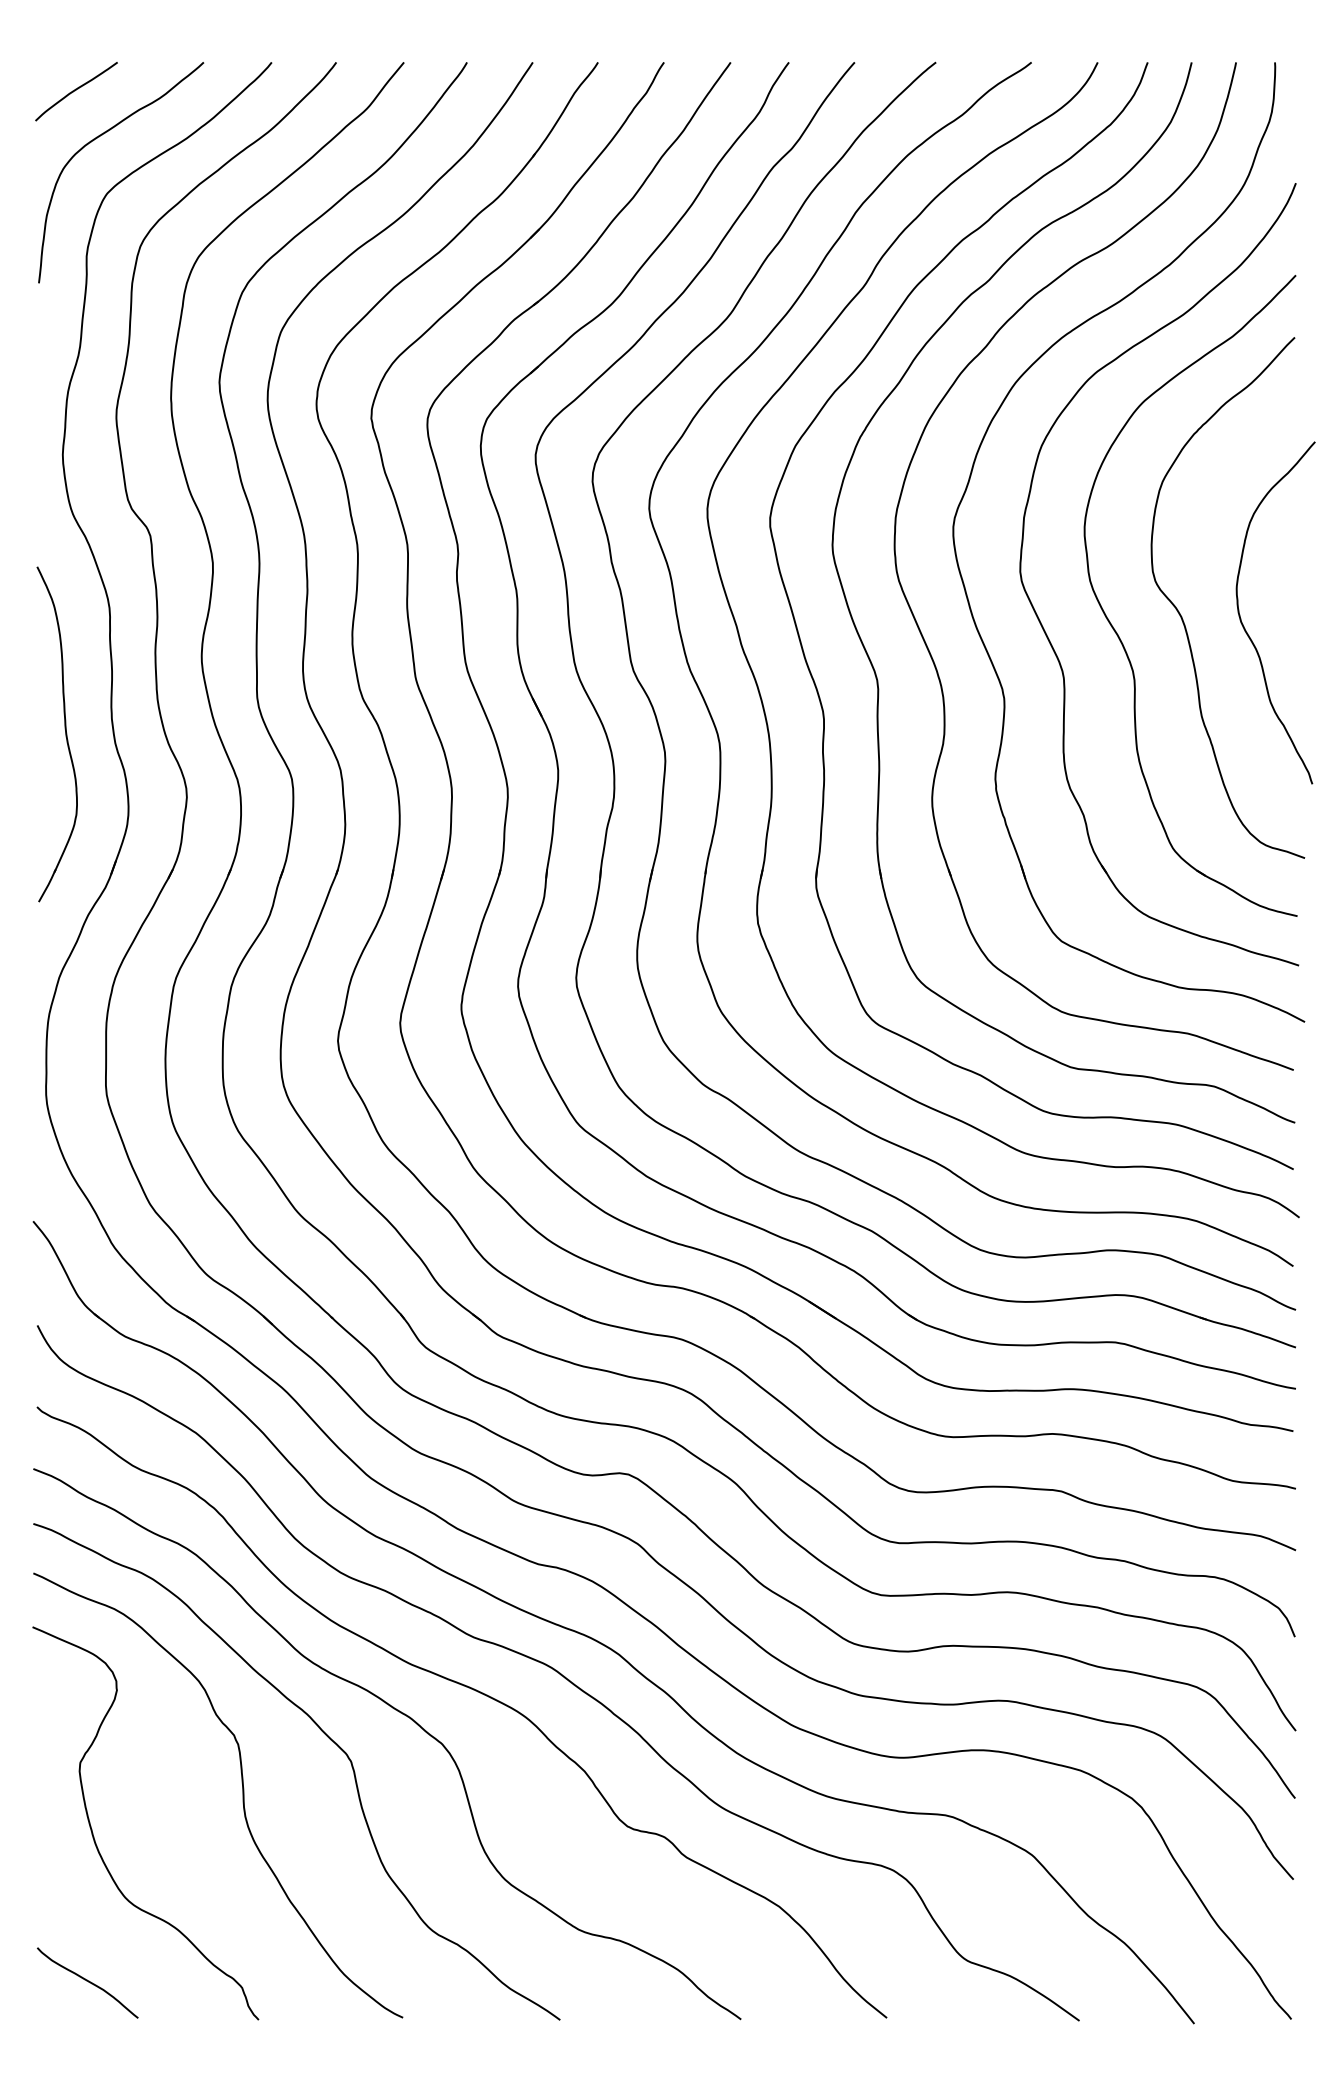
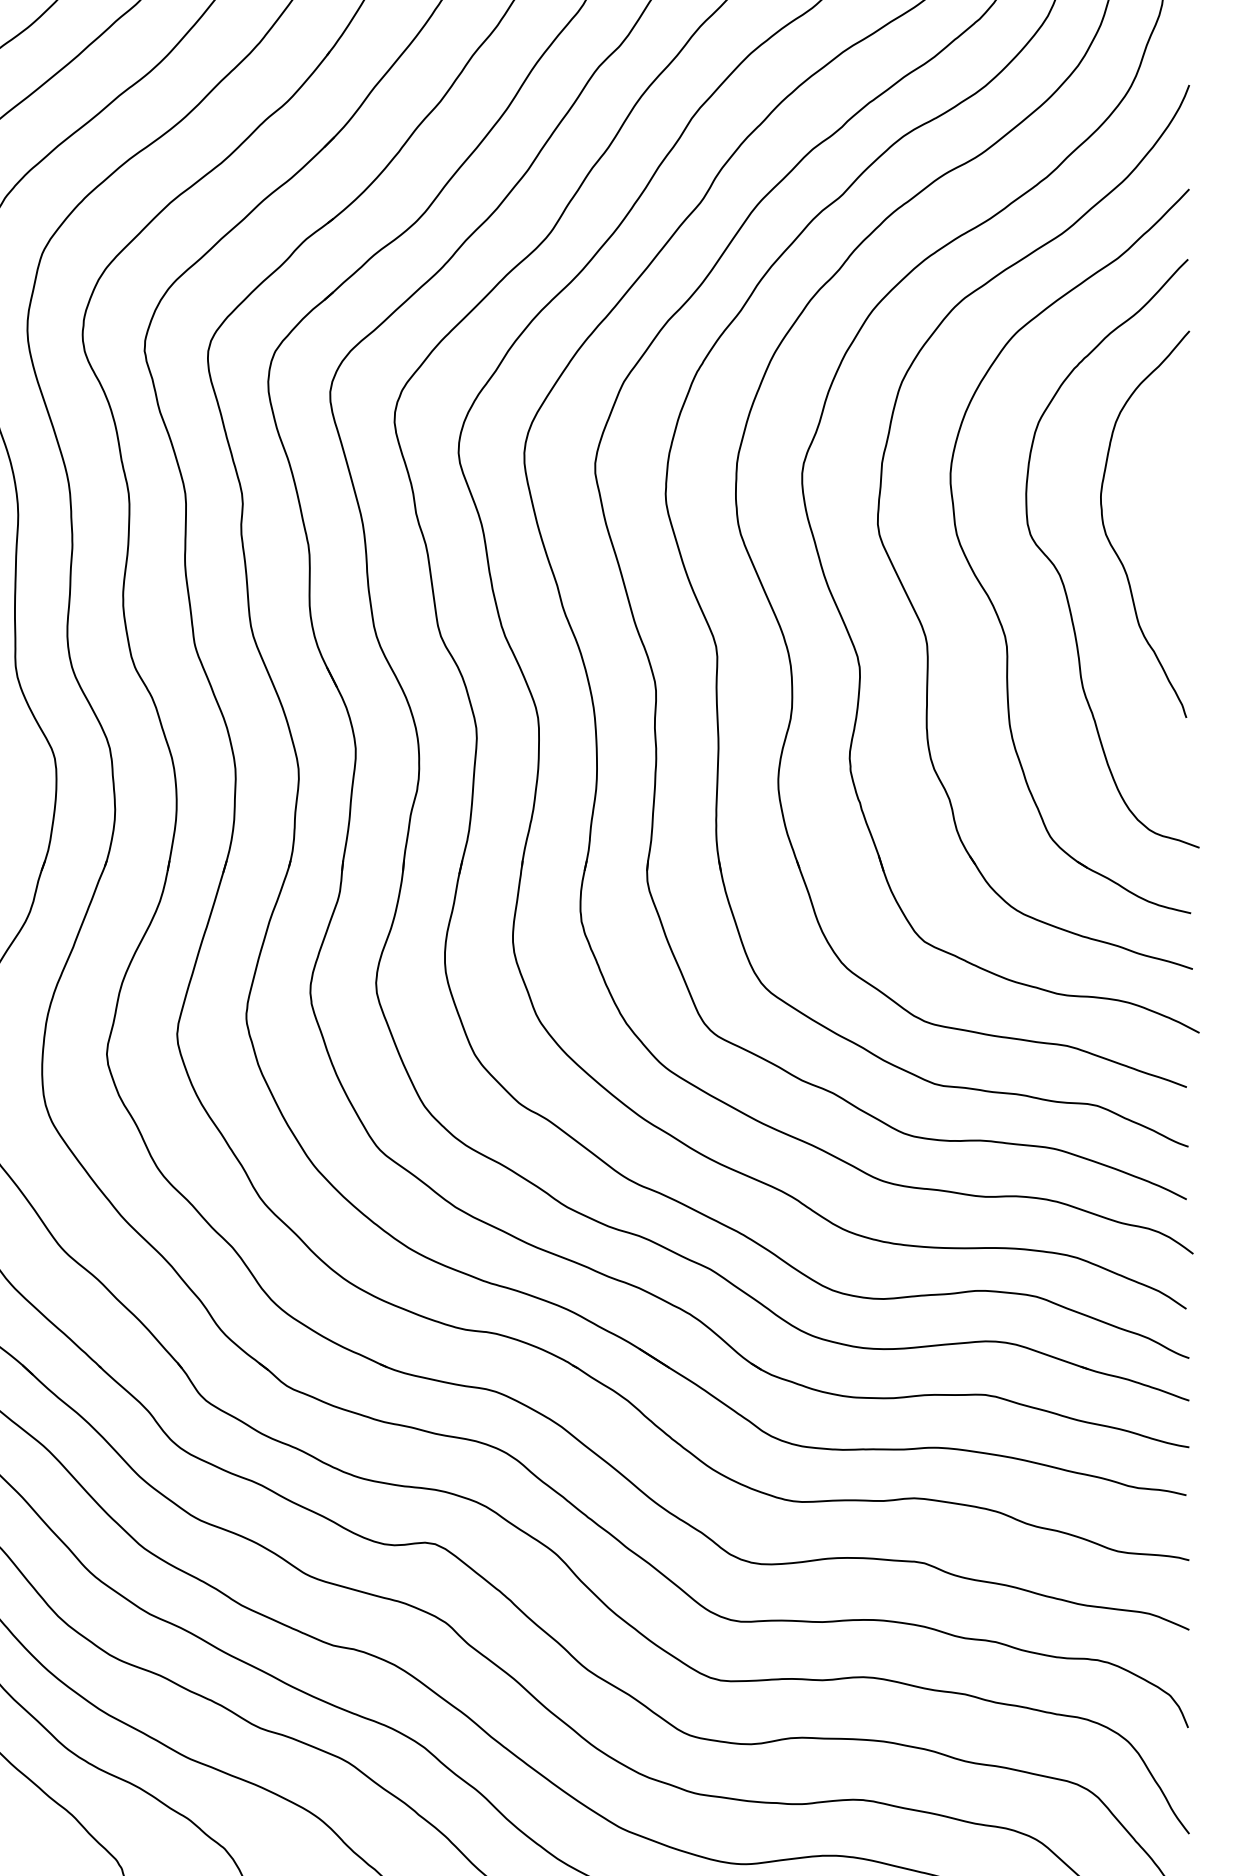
curve: (1245, 628) -> (1110, 541), moved

